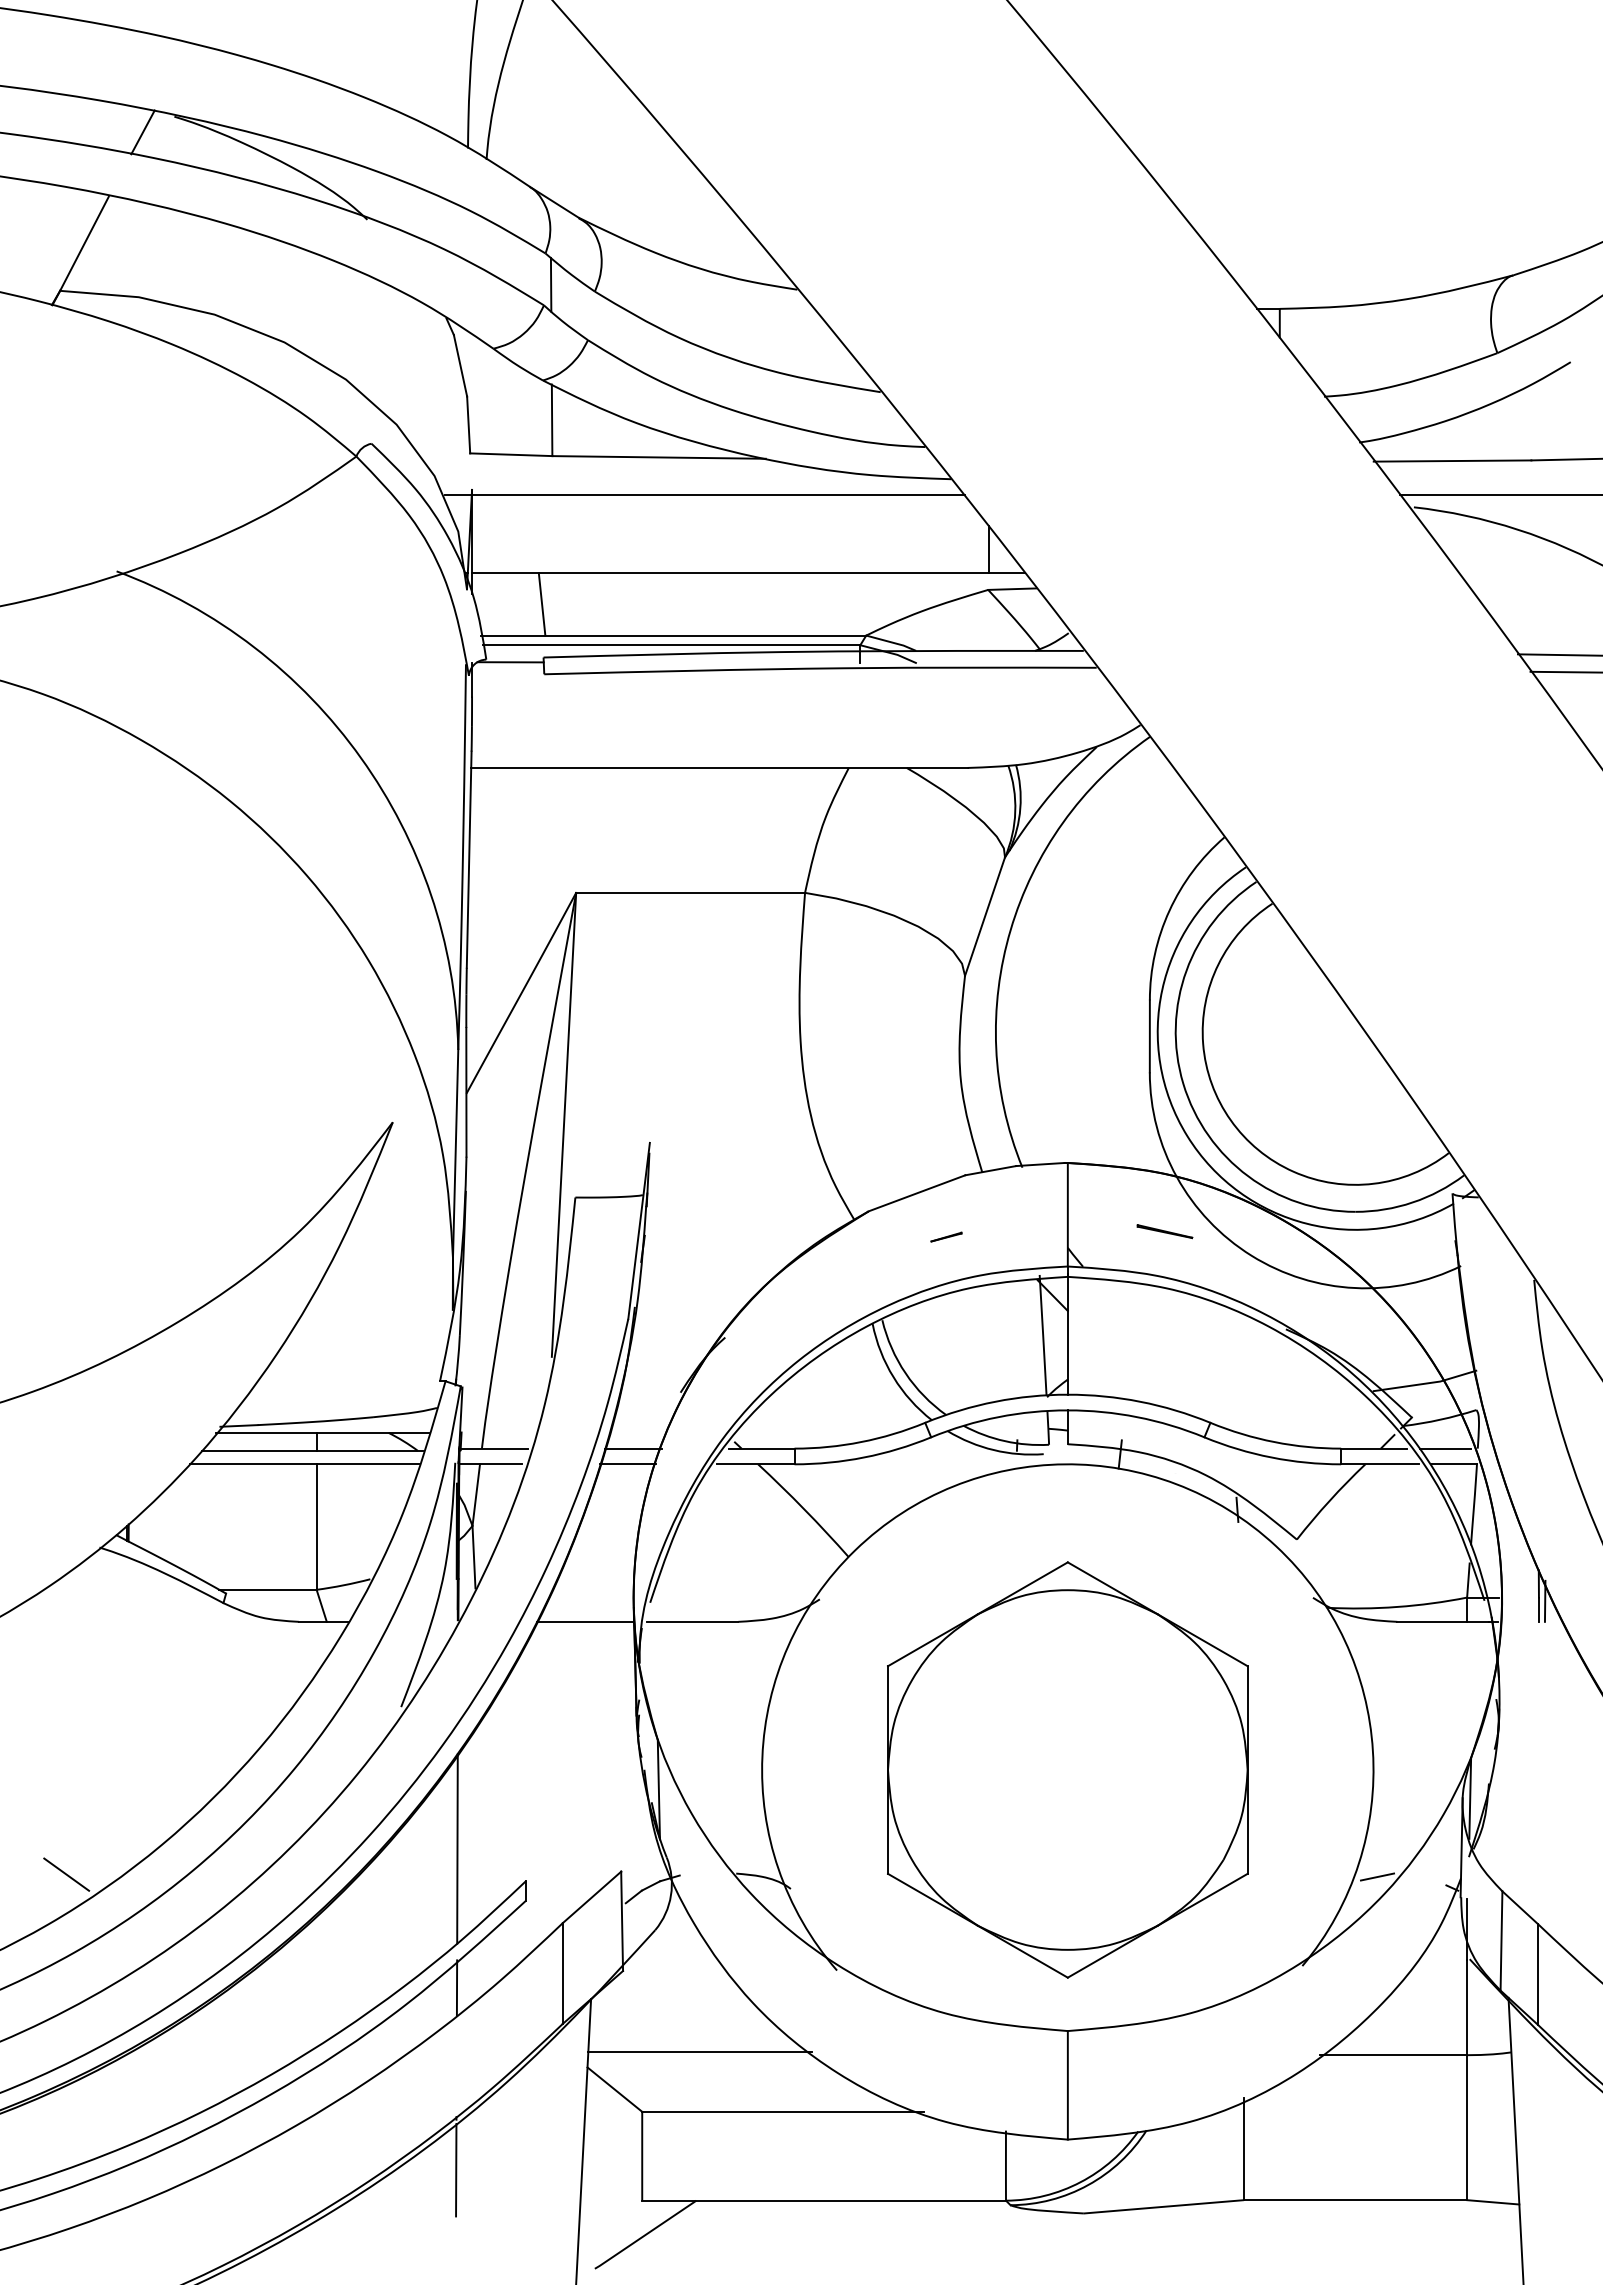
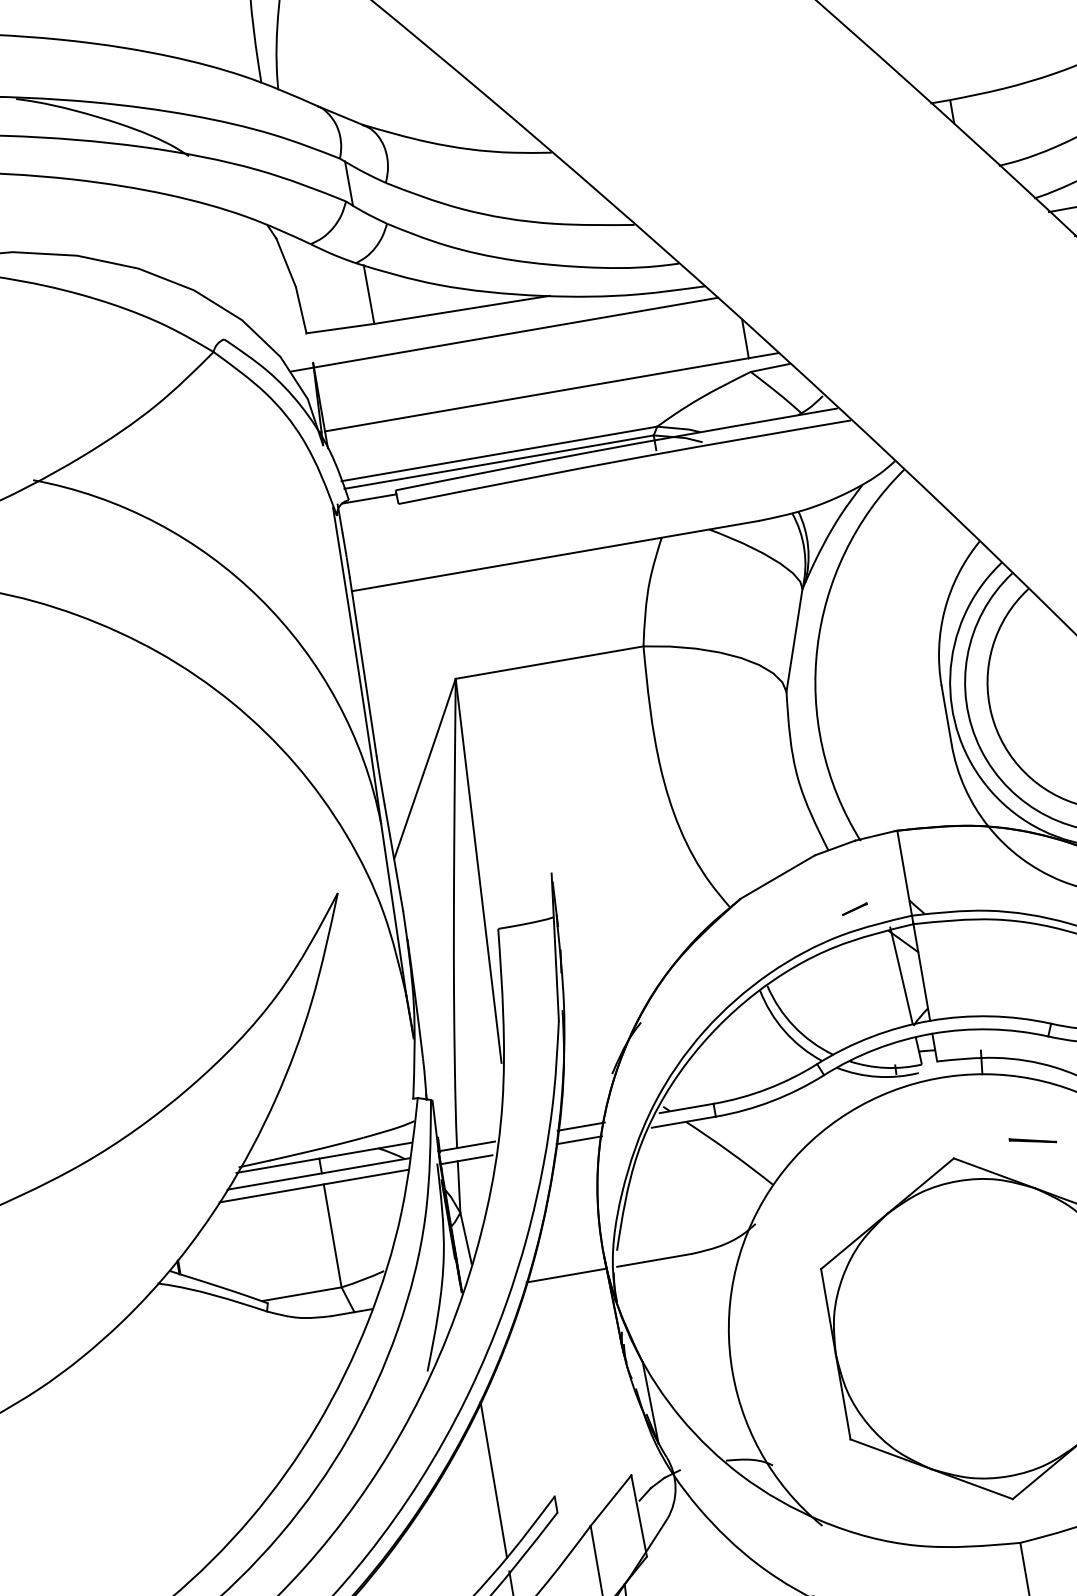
line: (541, 604) -> (386, 447), removed
line: (1164, 1231) -> (1032, 1140), moved
line: (946, 1236) -> (854, 908), moved
line: (66, 1874) -> (176, 1556), removed

